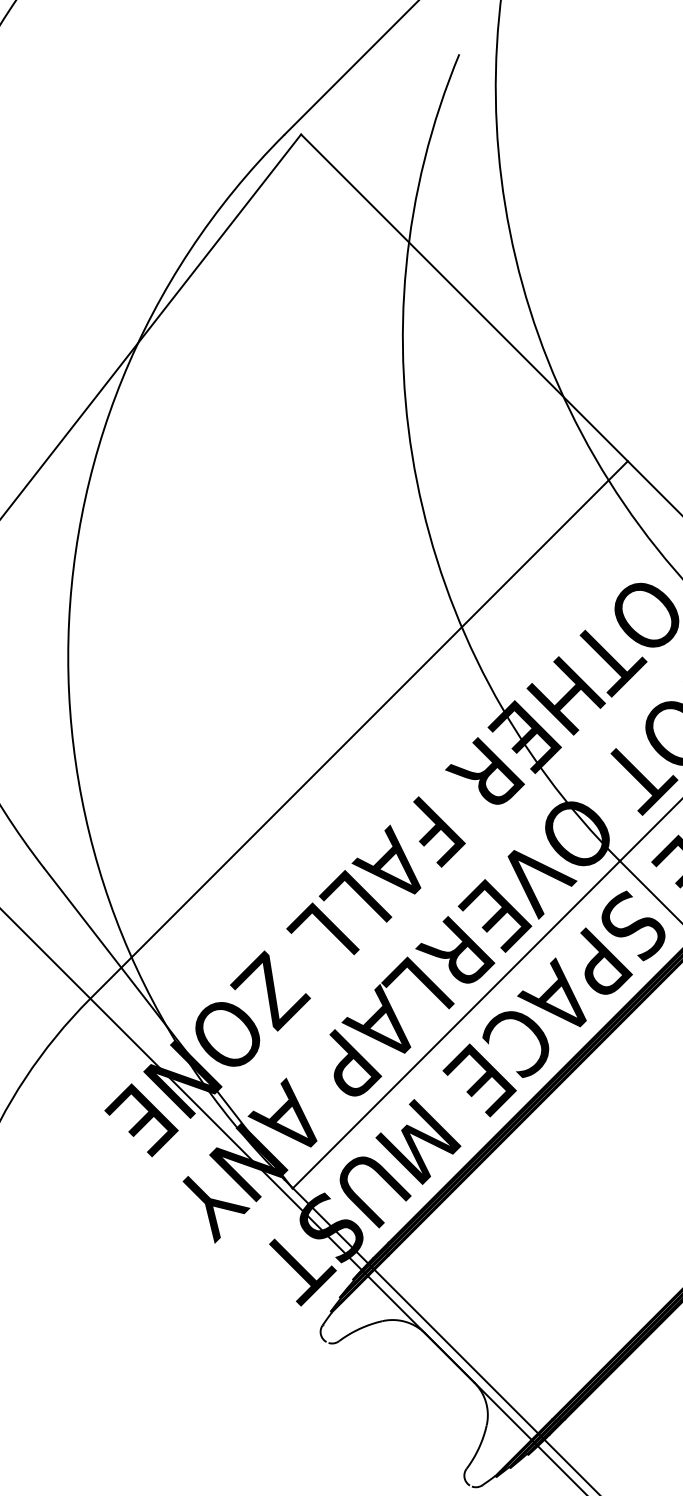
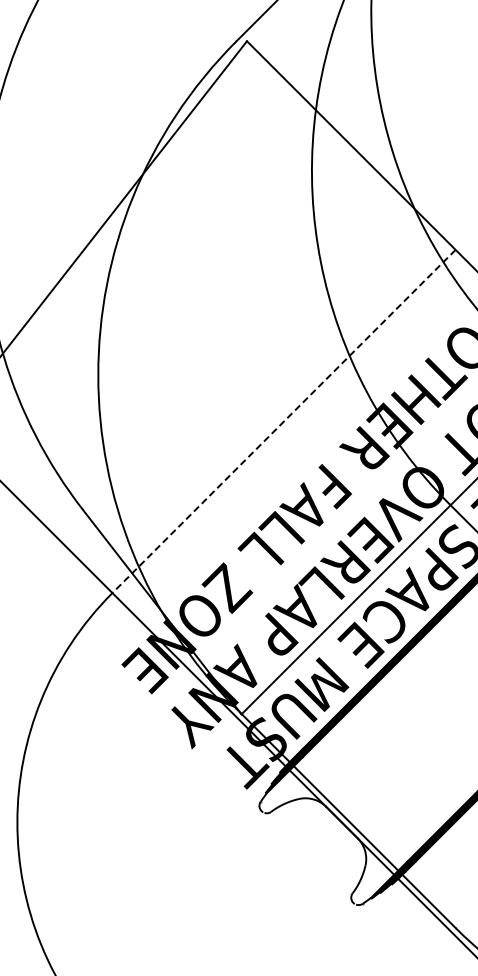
line: (359, 729) -> (284, 421), solid -> dashed

